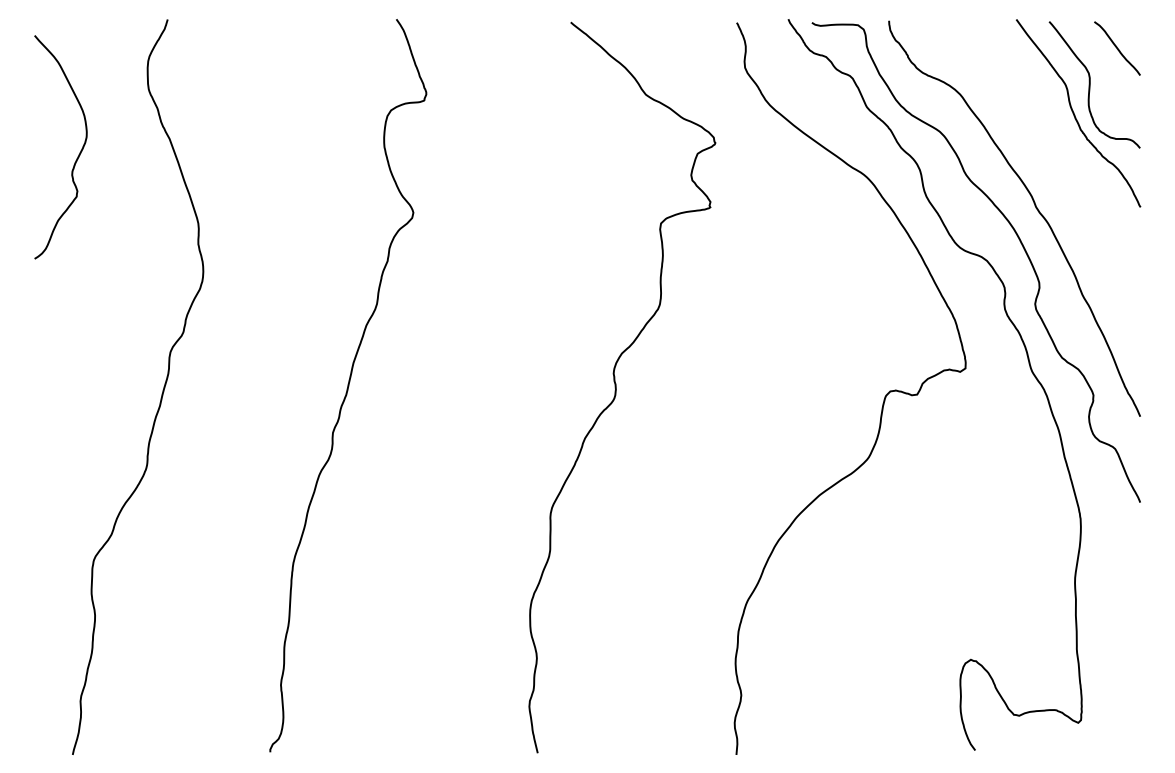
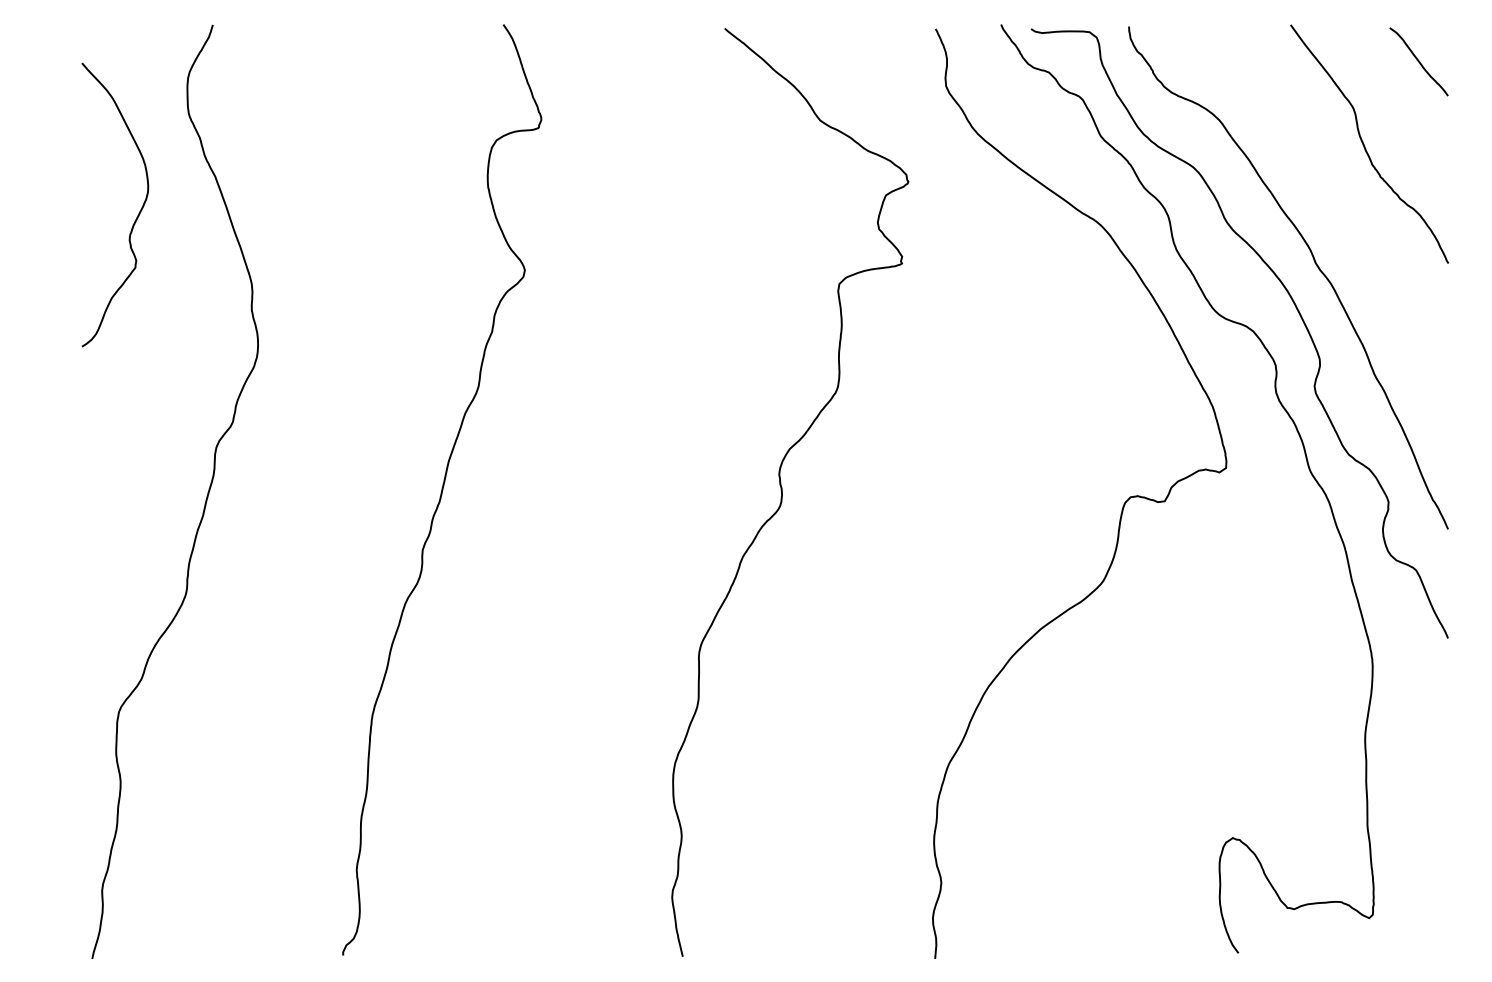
curve: (1090, 84) -> (1384, 107), removed
curve: (77, 156) -> (136, 216), moved

